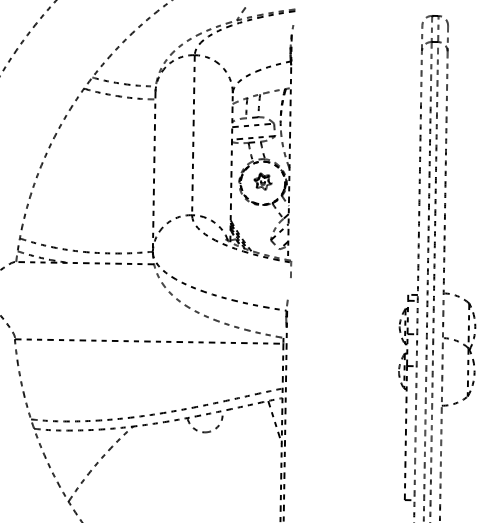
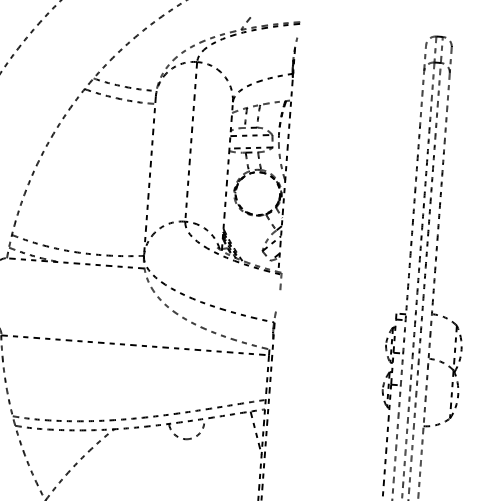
part: (262, 181) -> (257, 192), removed

